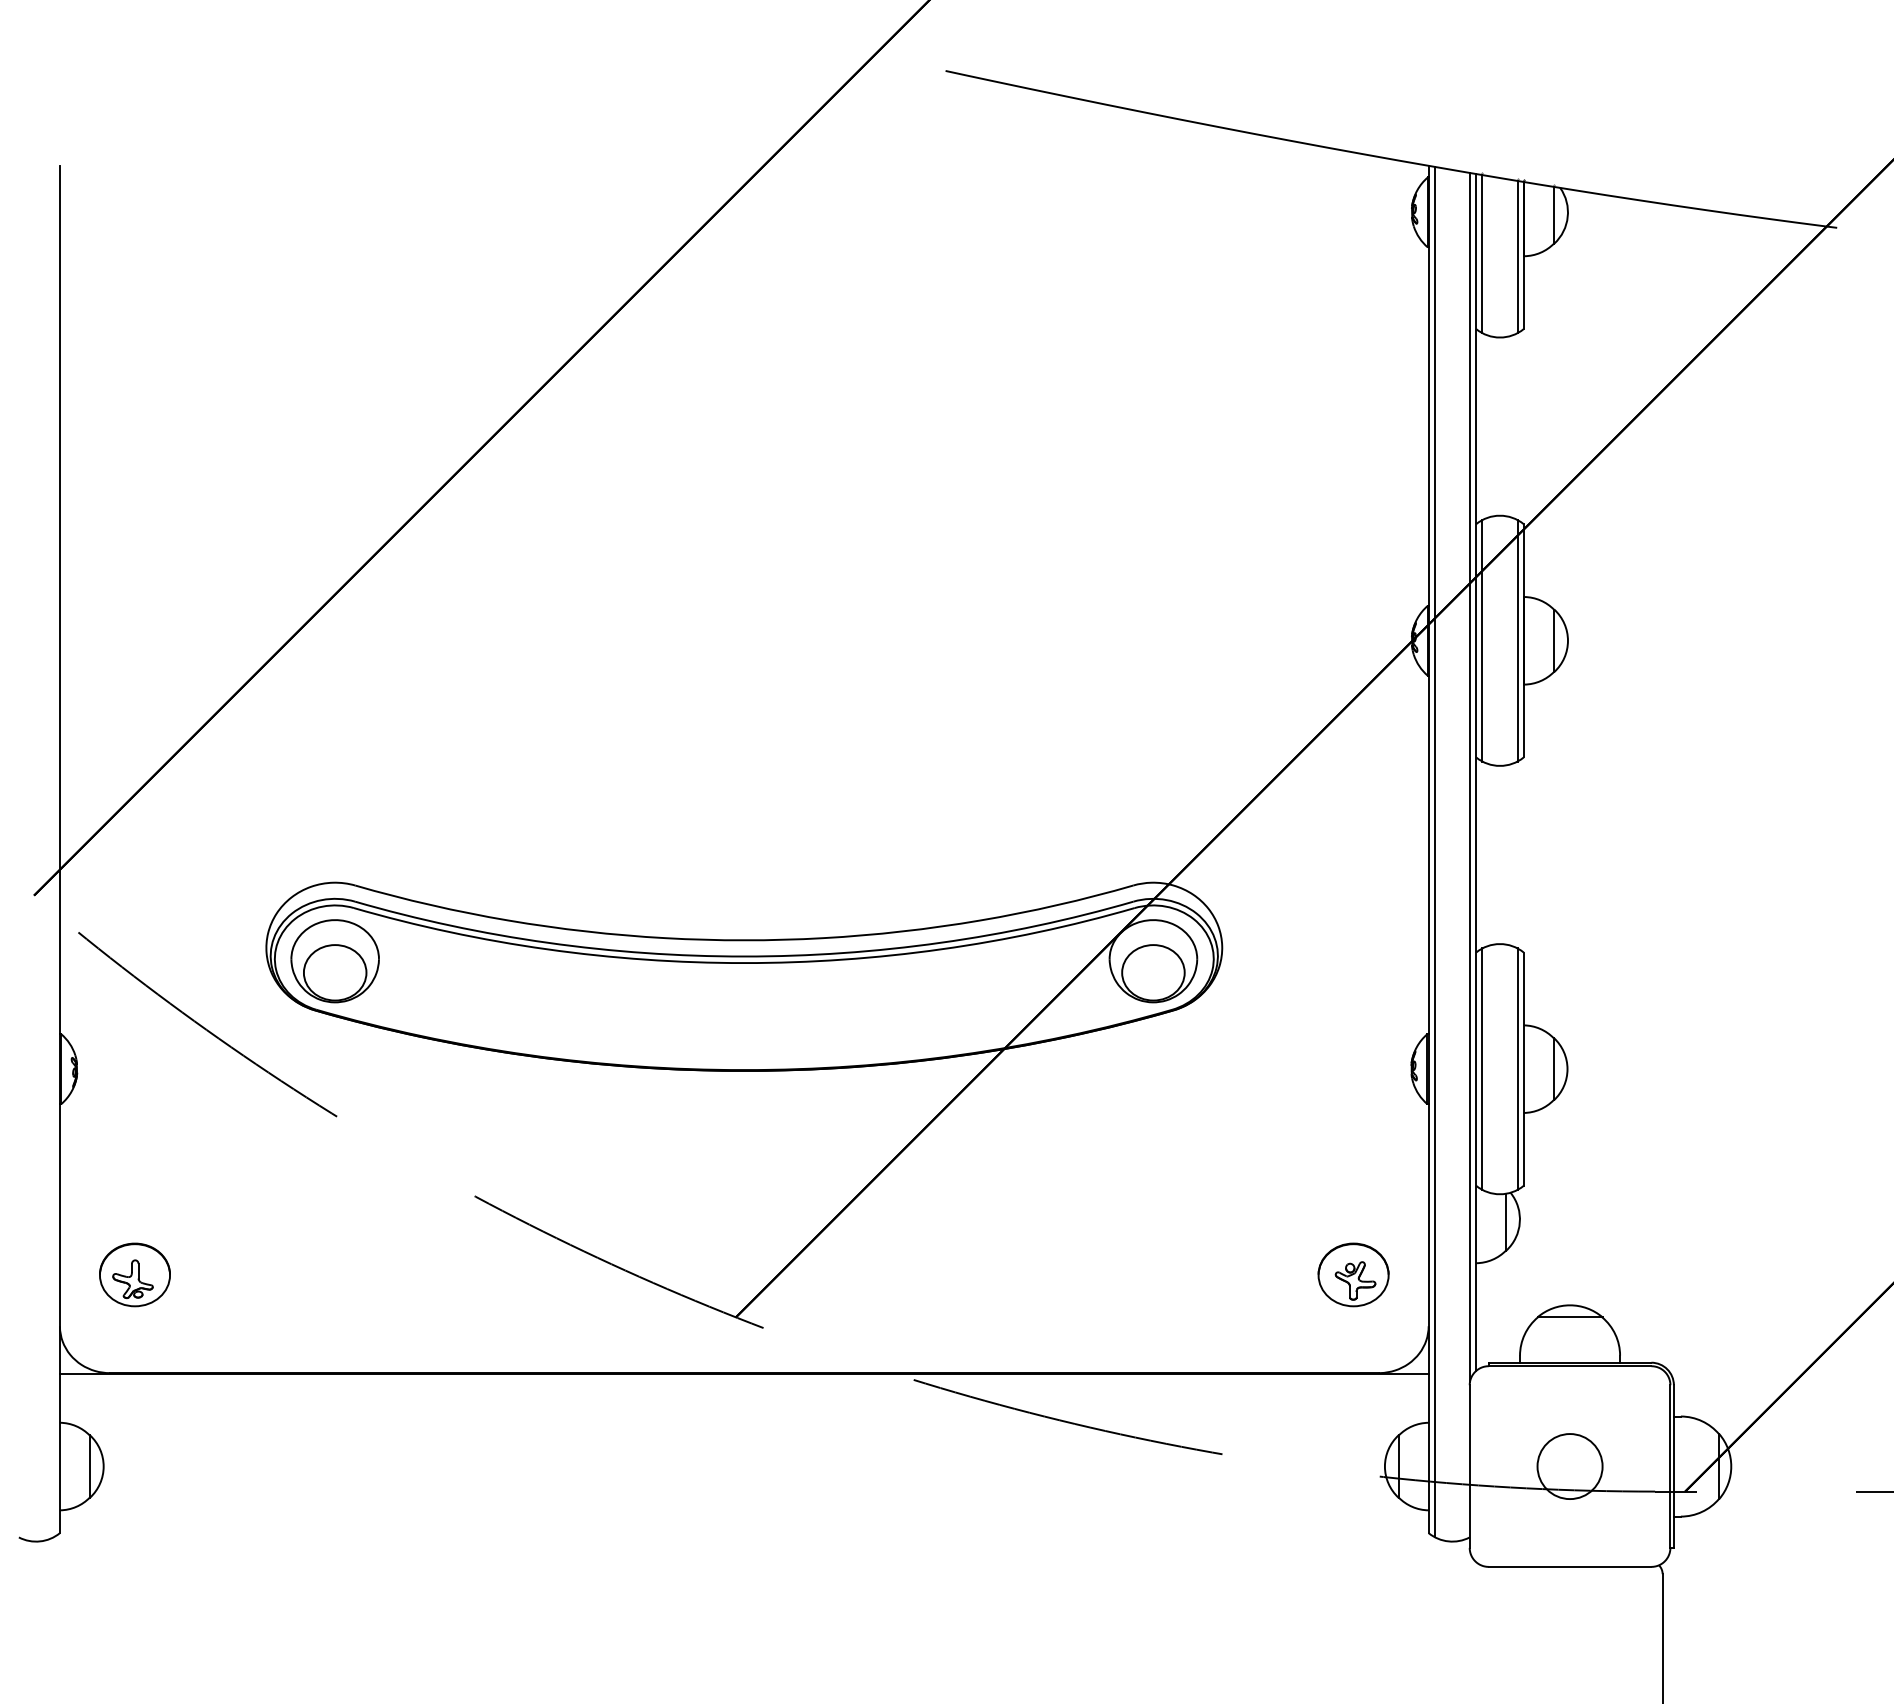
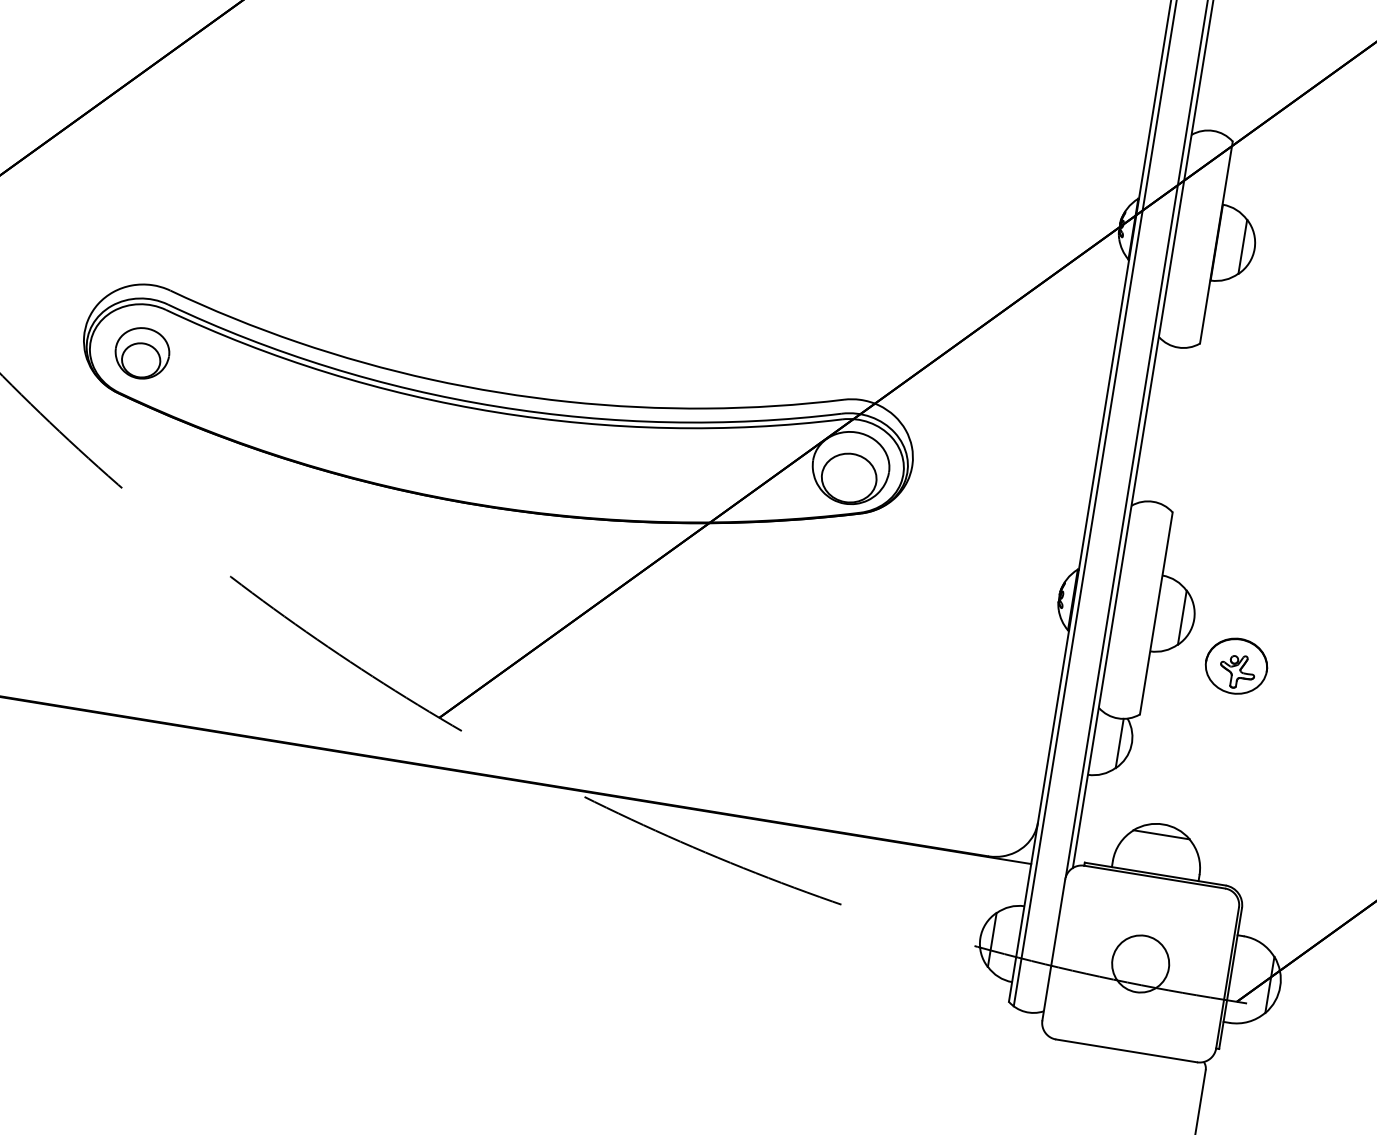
line: (1482, 640) -> (1180, 236), removed
line: (1517, 640) -> (1211, 241), removed
part: (334, 961) -> (141, 353), size x0.7
line: (1482, 1068) -> (1120, 607), removed
line: (1517, 1068) -> (1150, 612), removed
part: (1353, 1274) -> (1236, 665), moved

